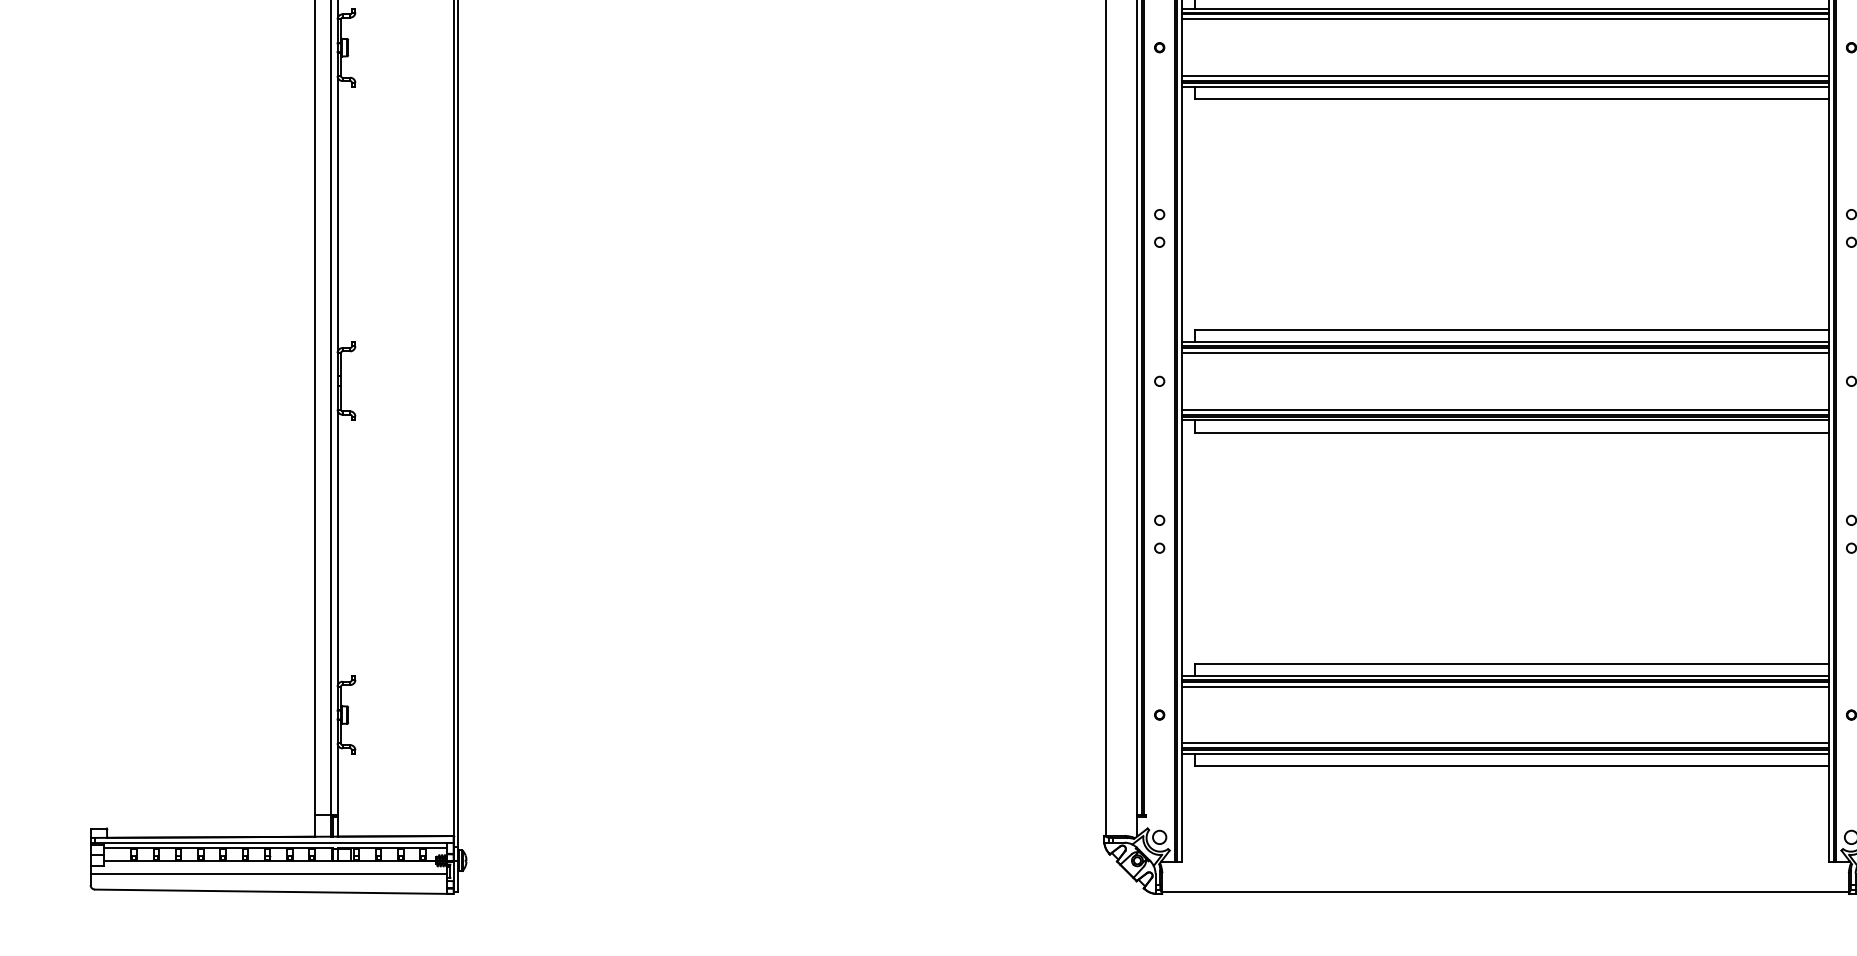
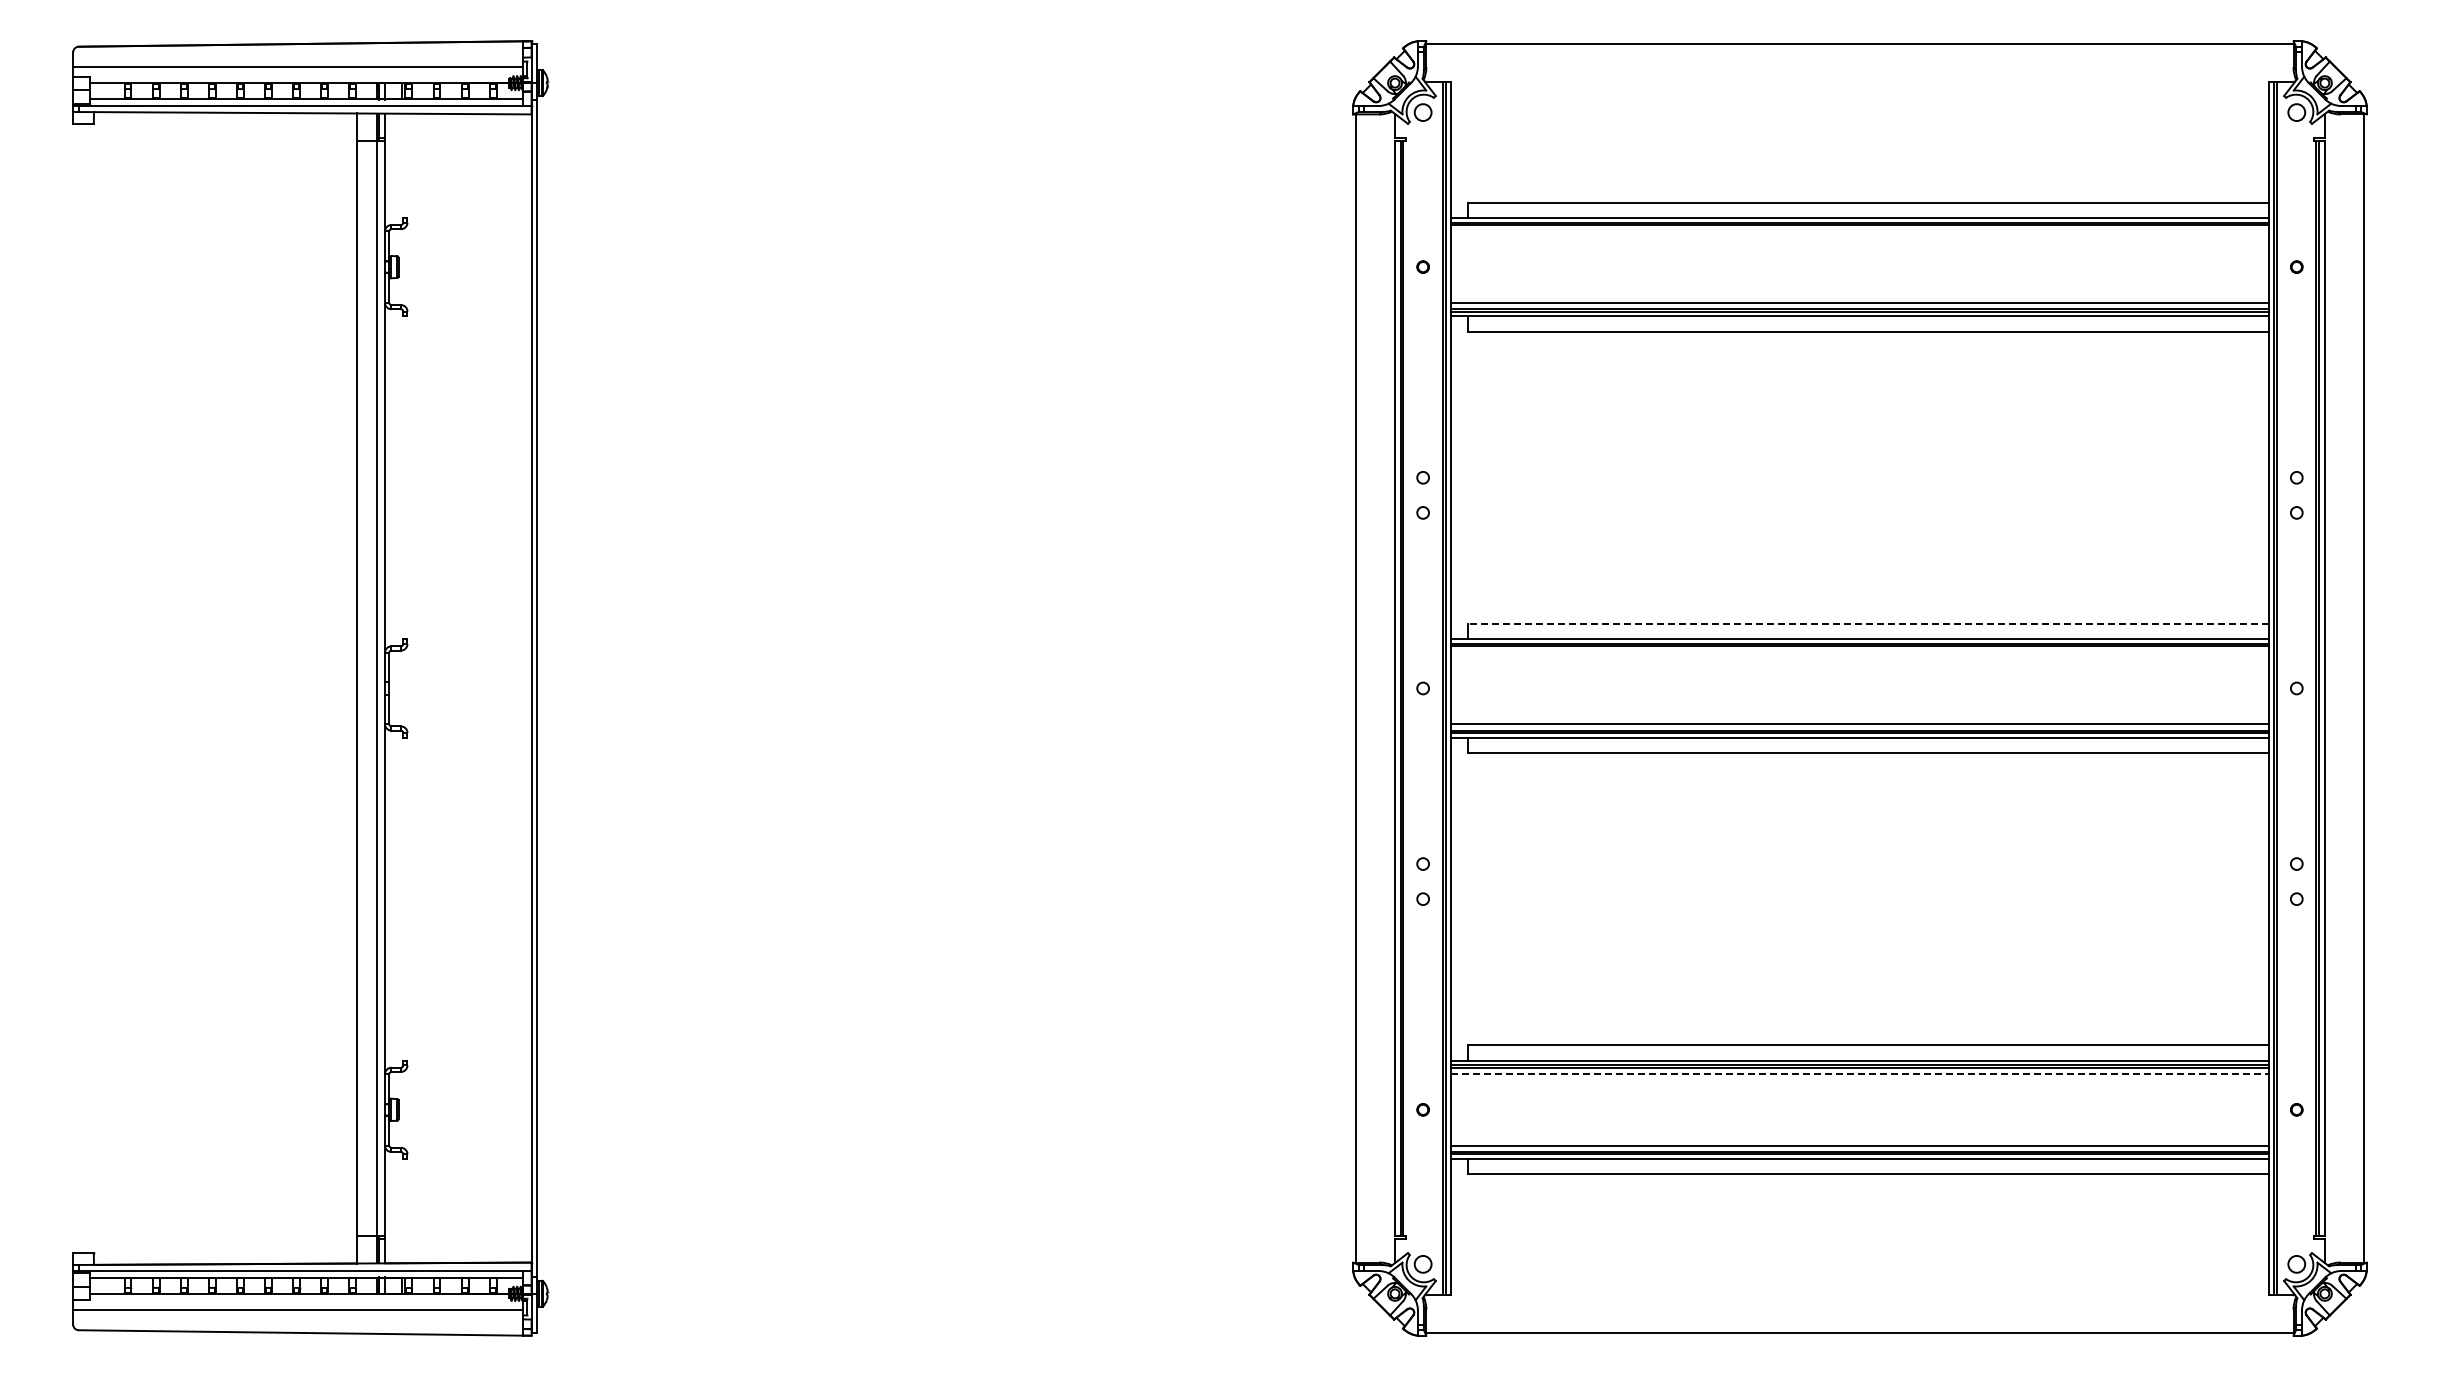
line: (1505, 19) -> (1859, 231), removed
line: (1511, 329) -> (1867, 623), solid -> dashed
line: (1505, 352) -> (1859, 652), removed
line: (1505, 687) -> (1859, 1074), solid -> dashed

